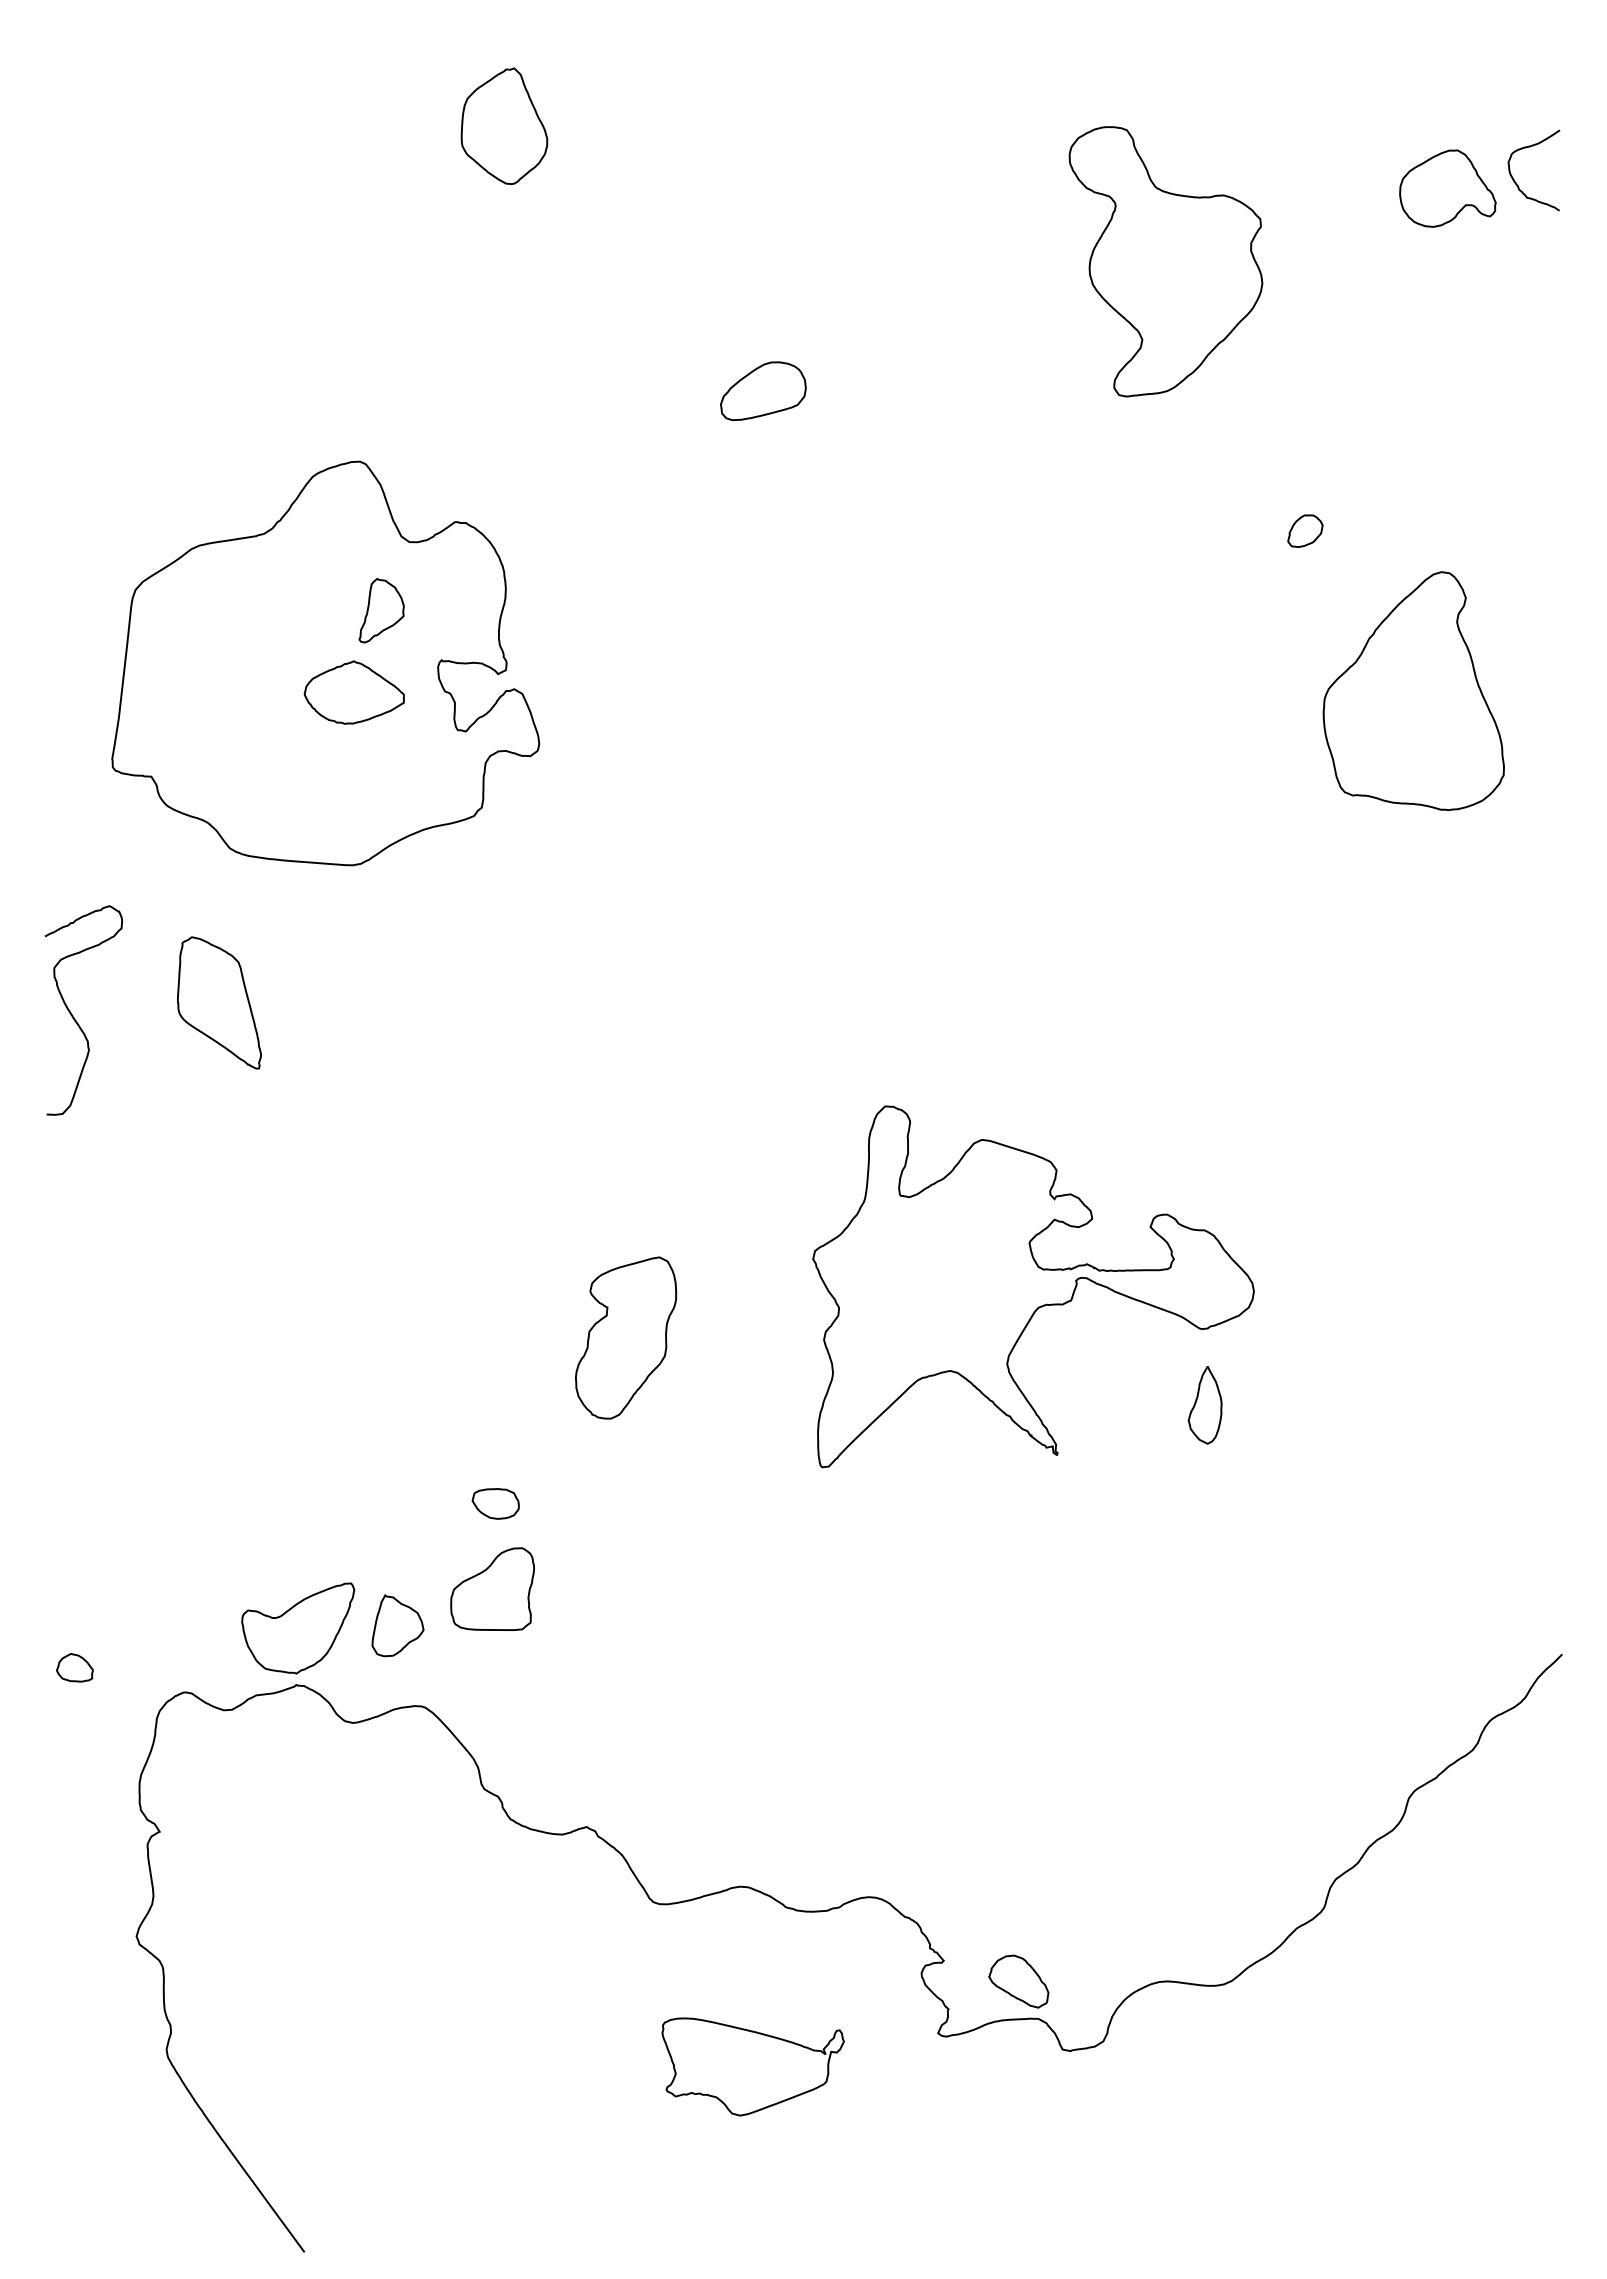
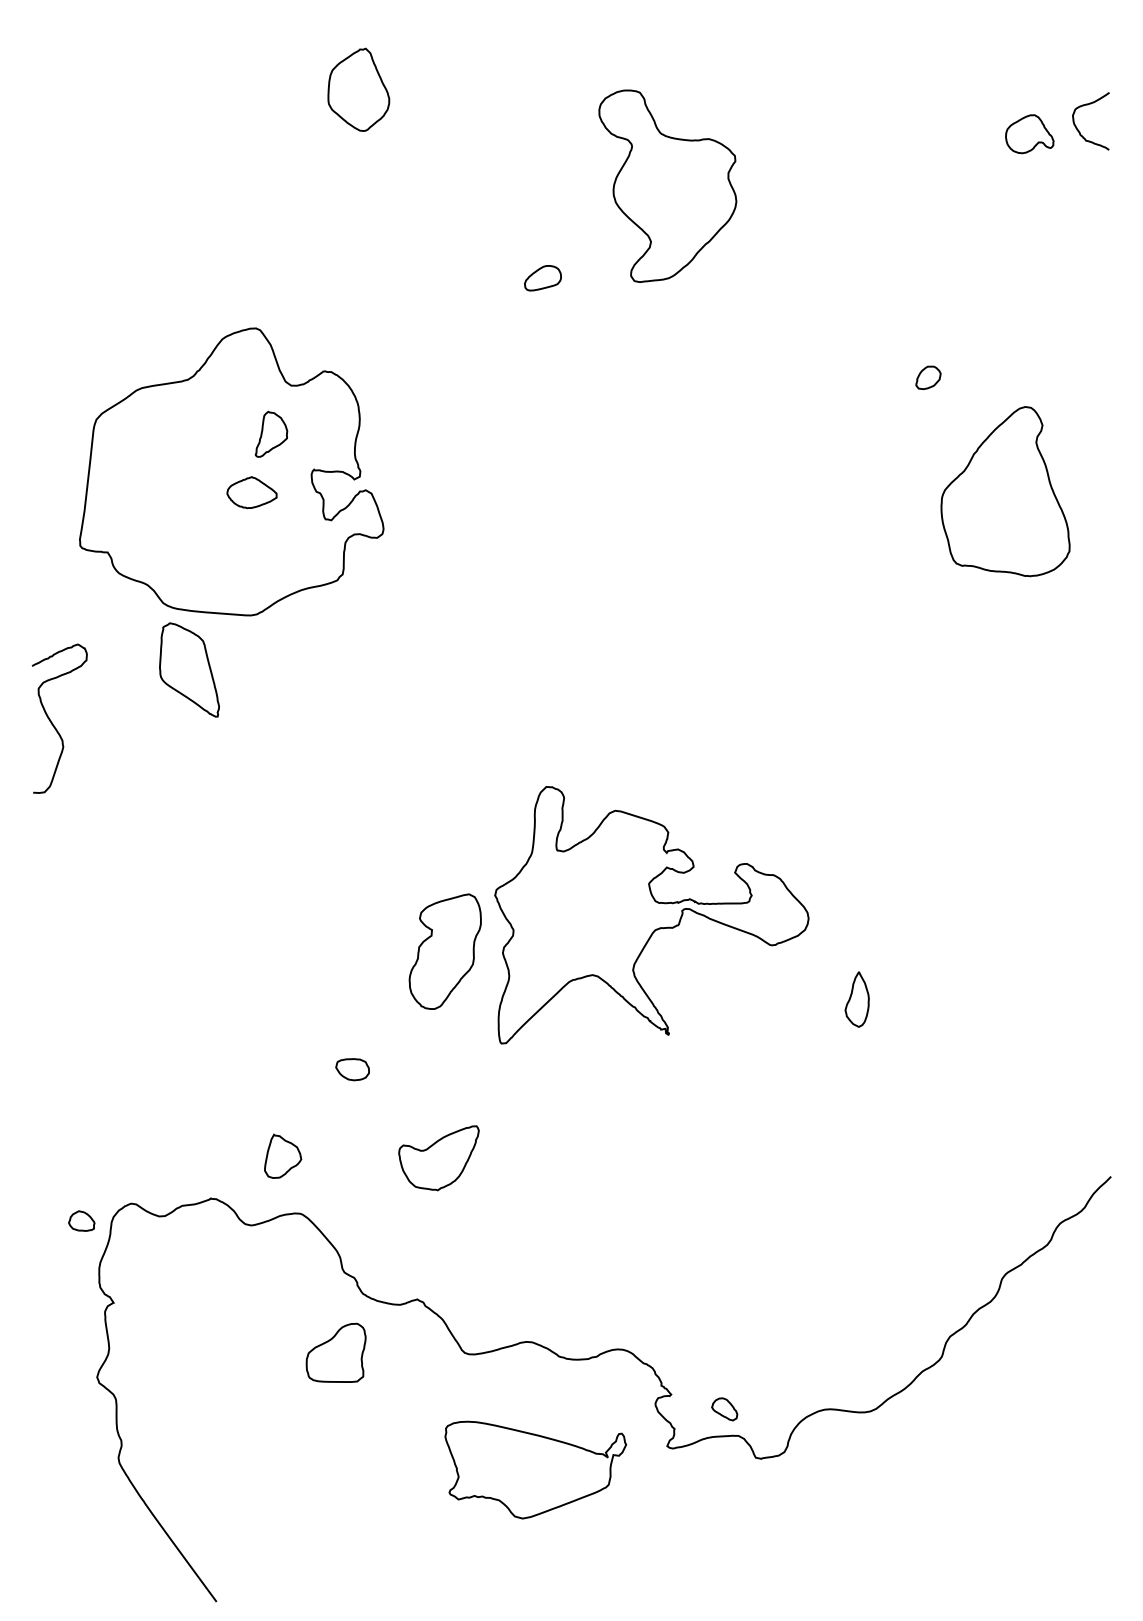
part: (1447, 188) -> (1029, 134), size x0.7
part: (1165, 261) -> (667, 186), moved
part: (763, 390) -> (543, 277), size x0.6
part: (353, 692) -> (251, 492), size x0.7
part: (219, 1002) -> (189, 669), moved
part: (1033, 1286) -> (651, 915), moved
part: (492, 1588) -> (336, 1352), moved
part: (298, 1628) -> (439, 1158), moved
part: (74, 1667) -> (81, 1220), moved
part: (1018, 1981) -> (724, 1409), size x0.6
part: (752, 2066) -> (535, 1469), size x1.4

